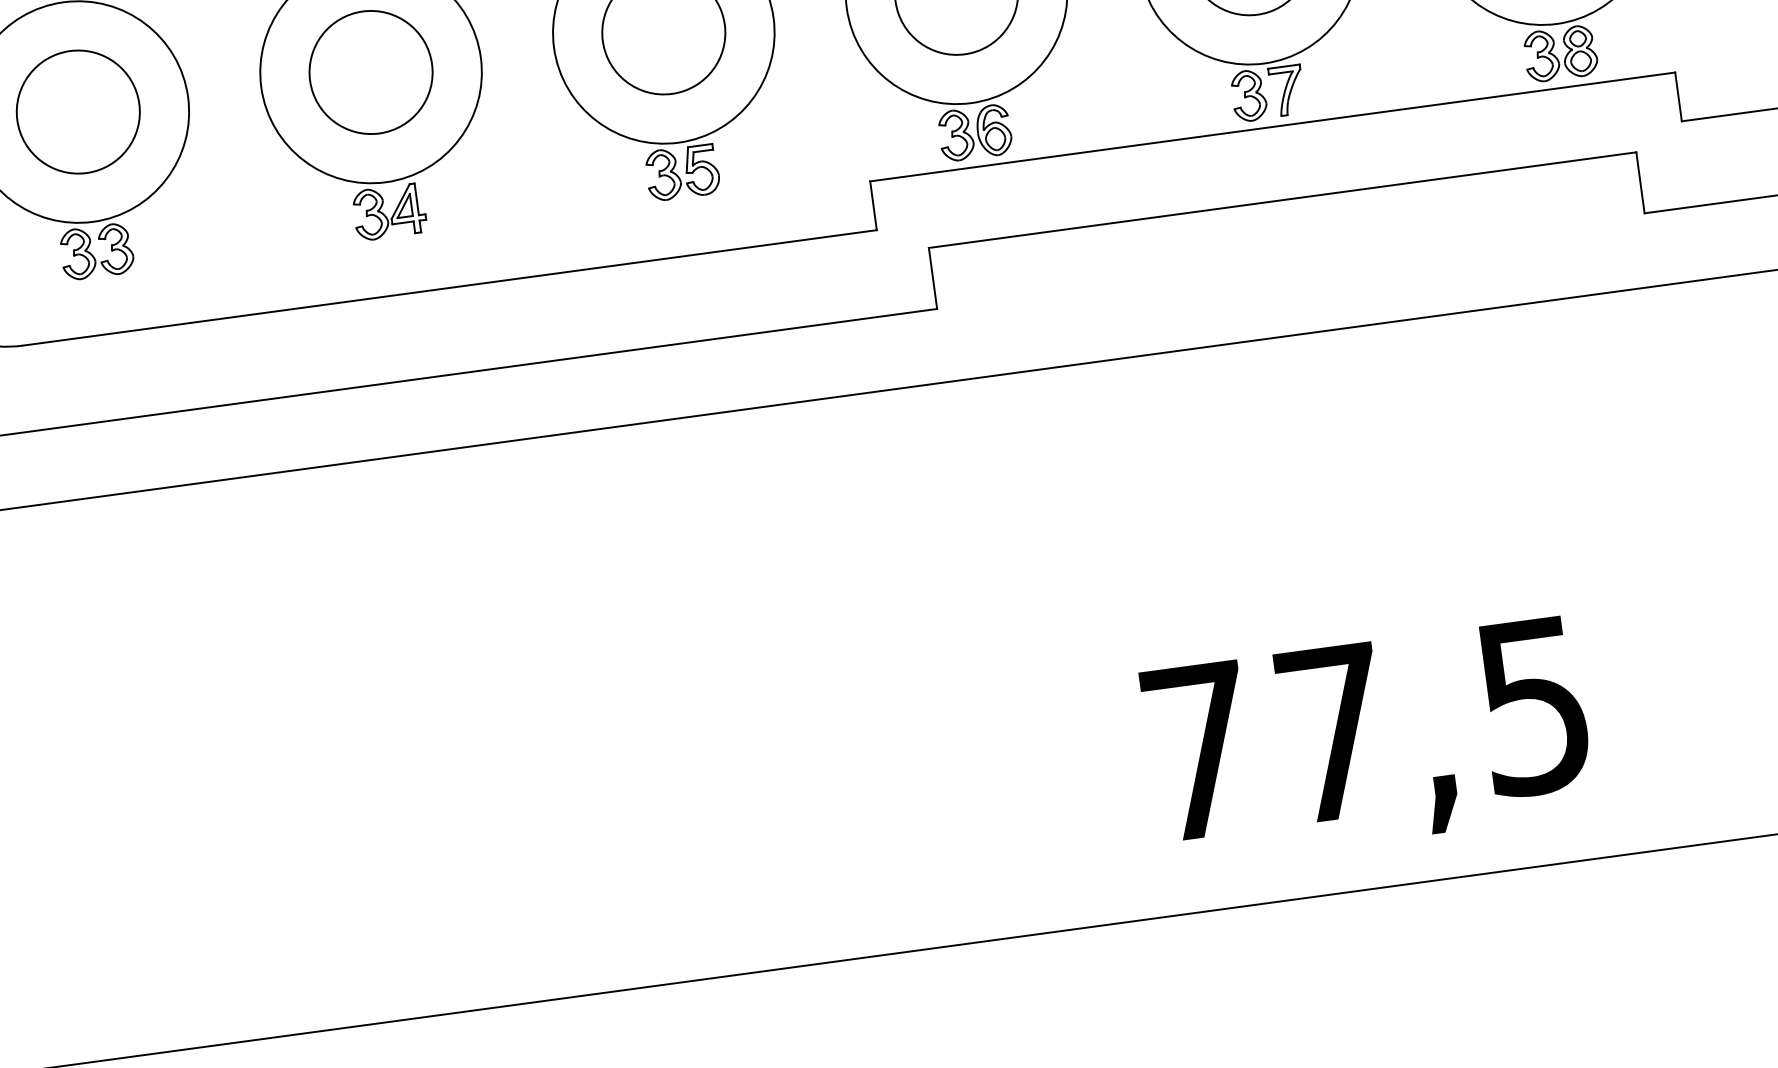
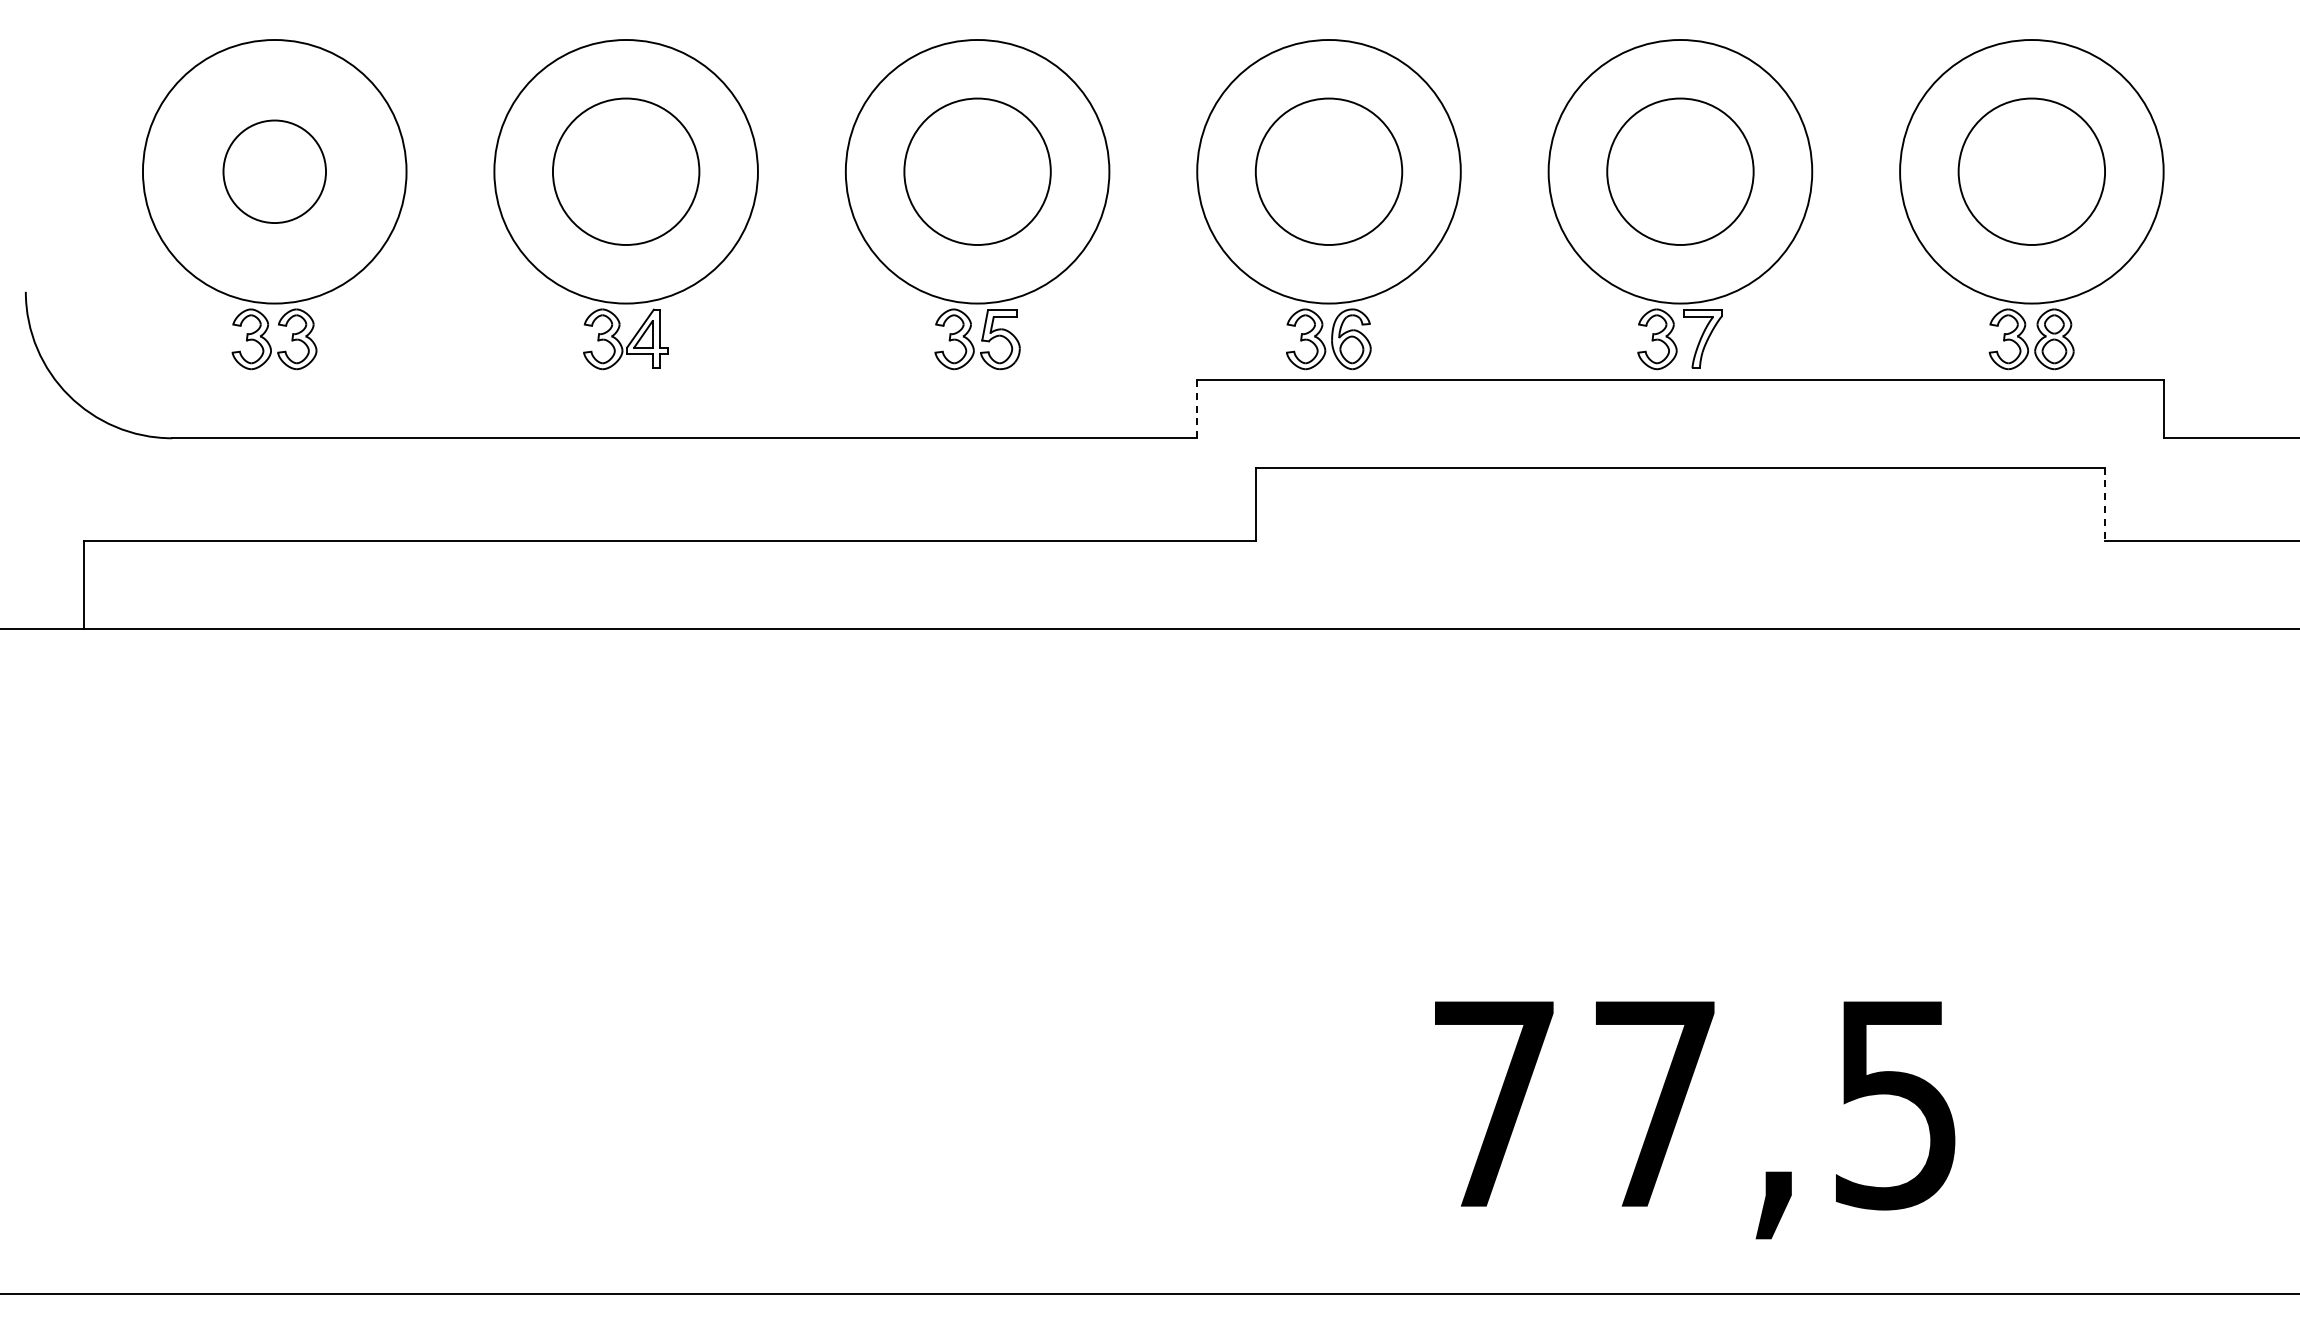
circle: (78, 111) -> (274, 171), size x0.7
line: (1640, 183) -> (2105, 504), solid -> dashed
line: (873, 205) -> (1197, 408), solid -> dashed

